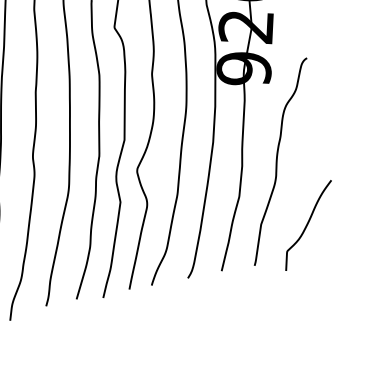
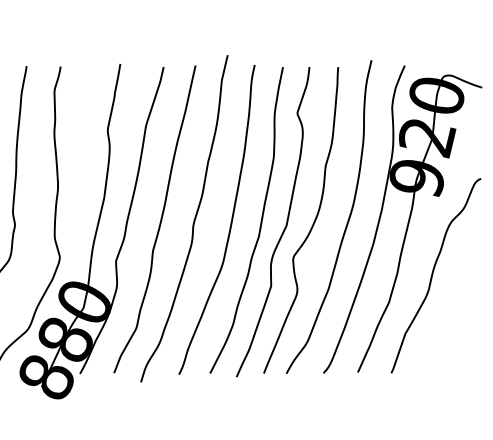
curve: (308, 225) -> (451, 343), removed

